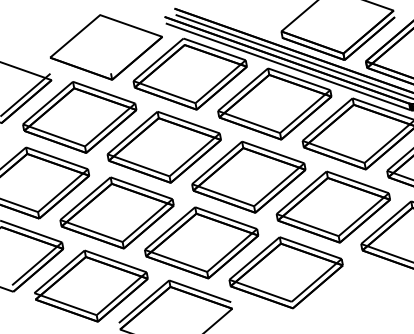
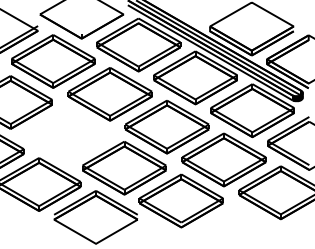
part: (117, 213) -> (67, 135), removed

